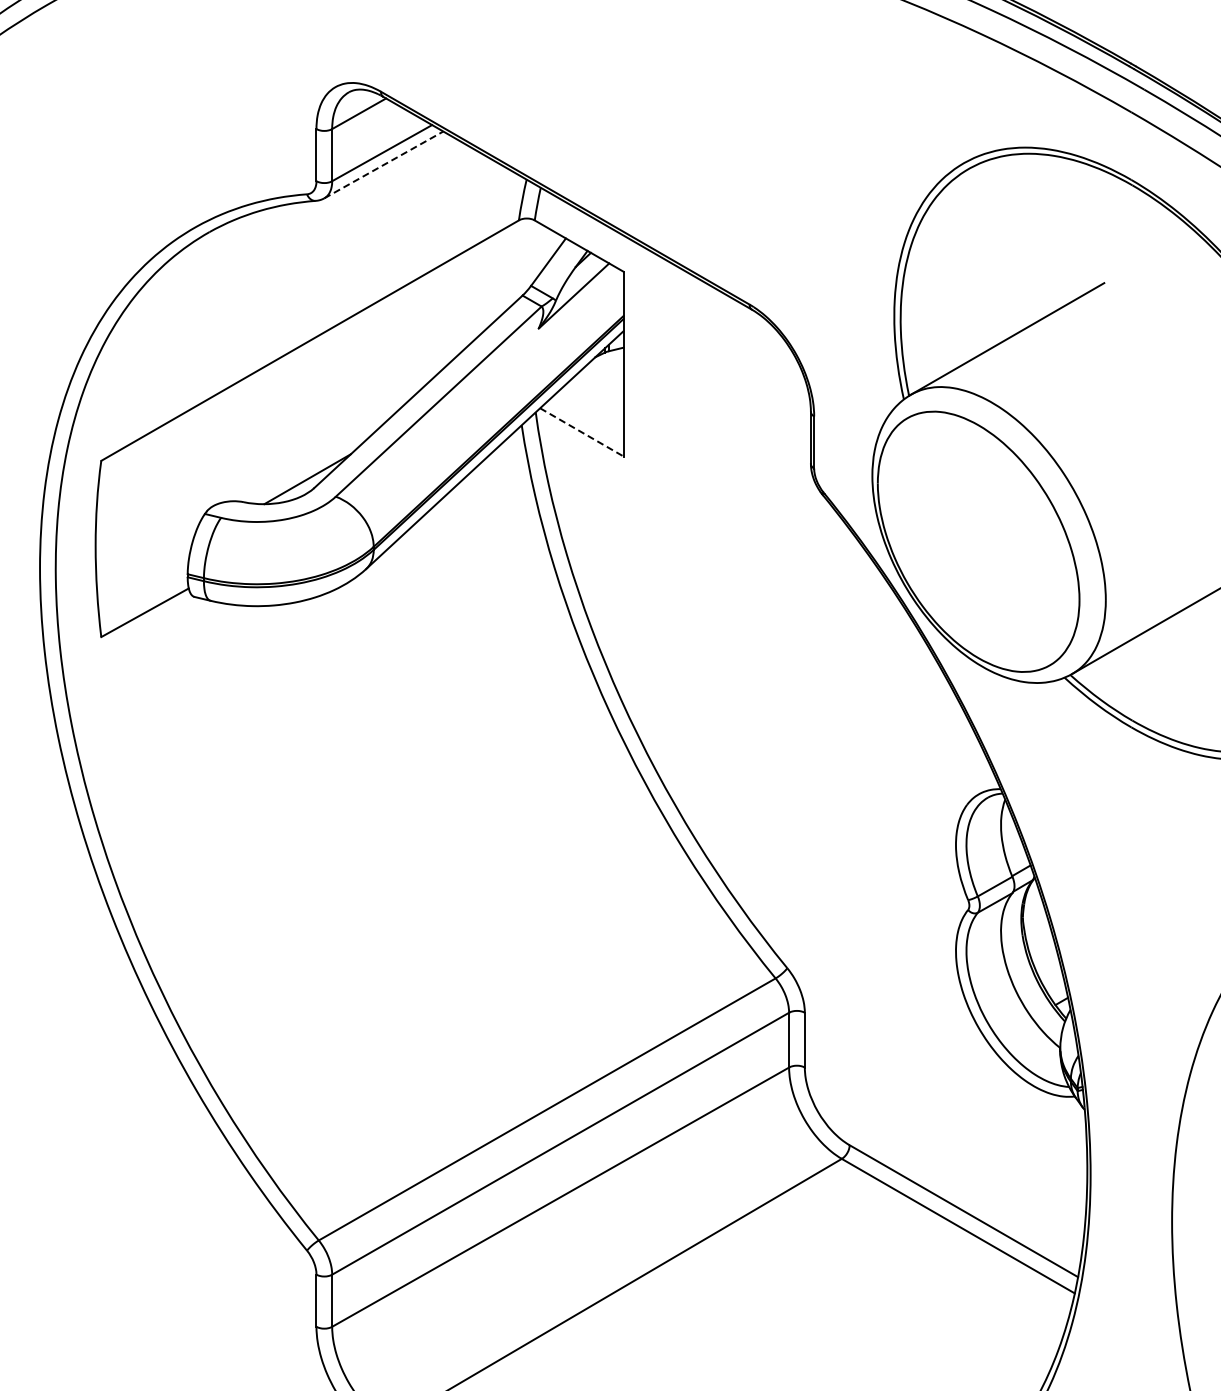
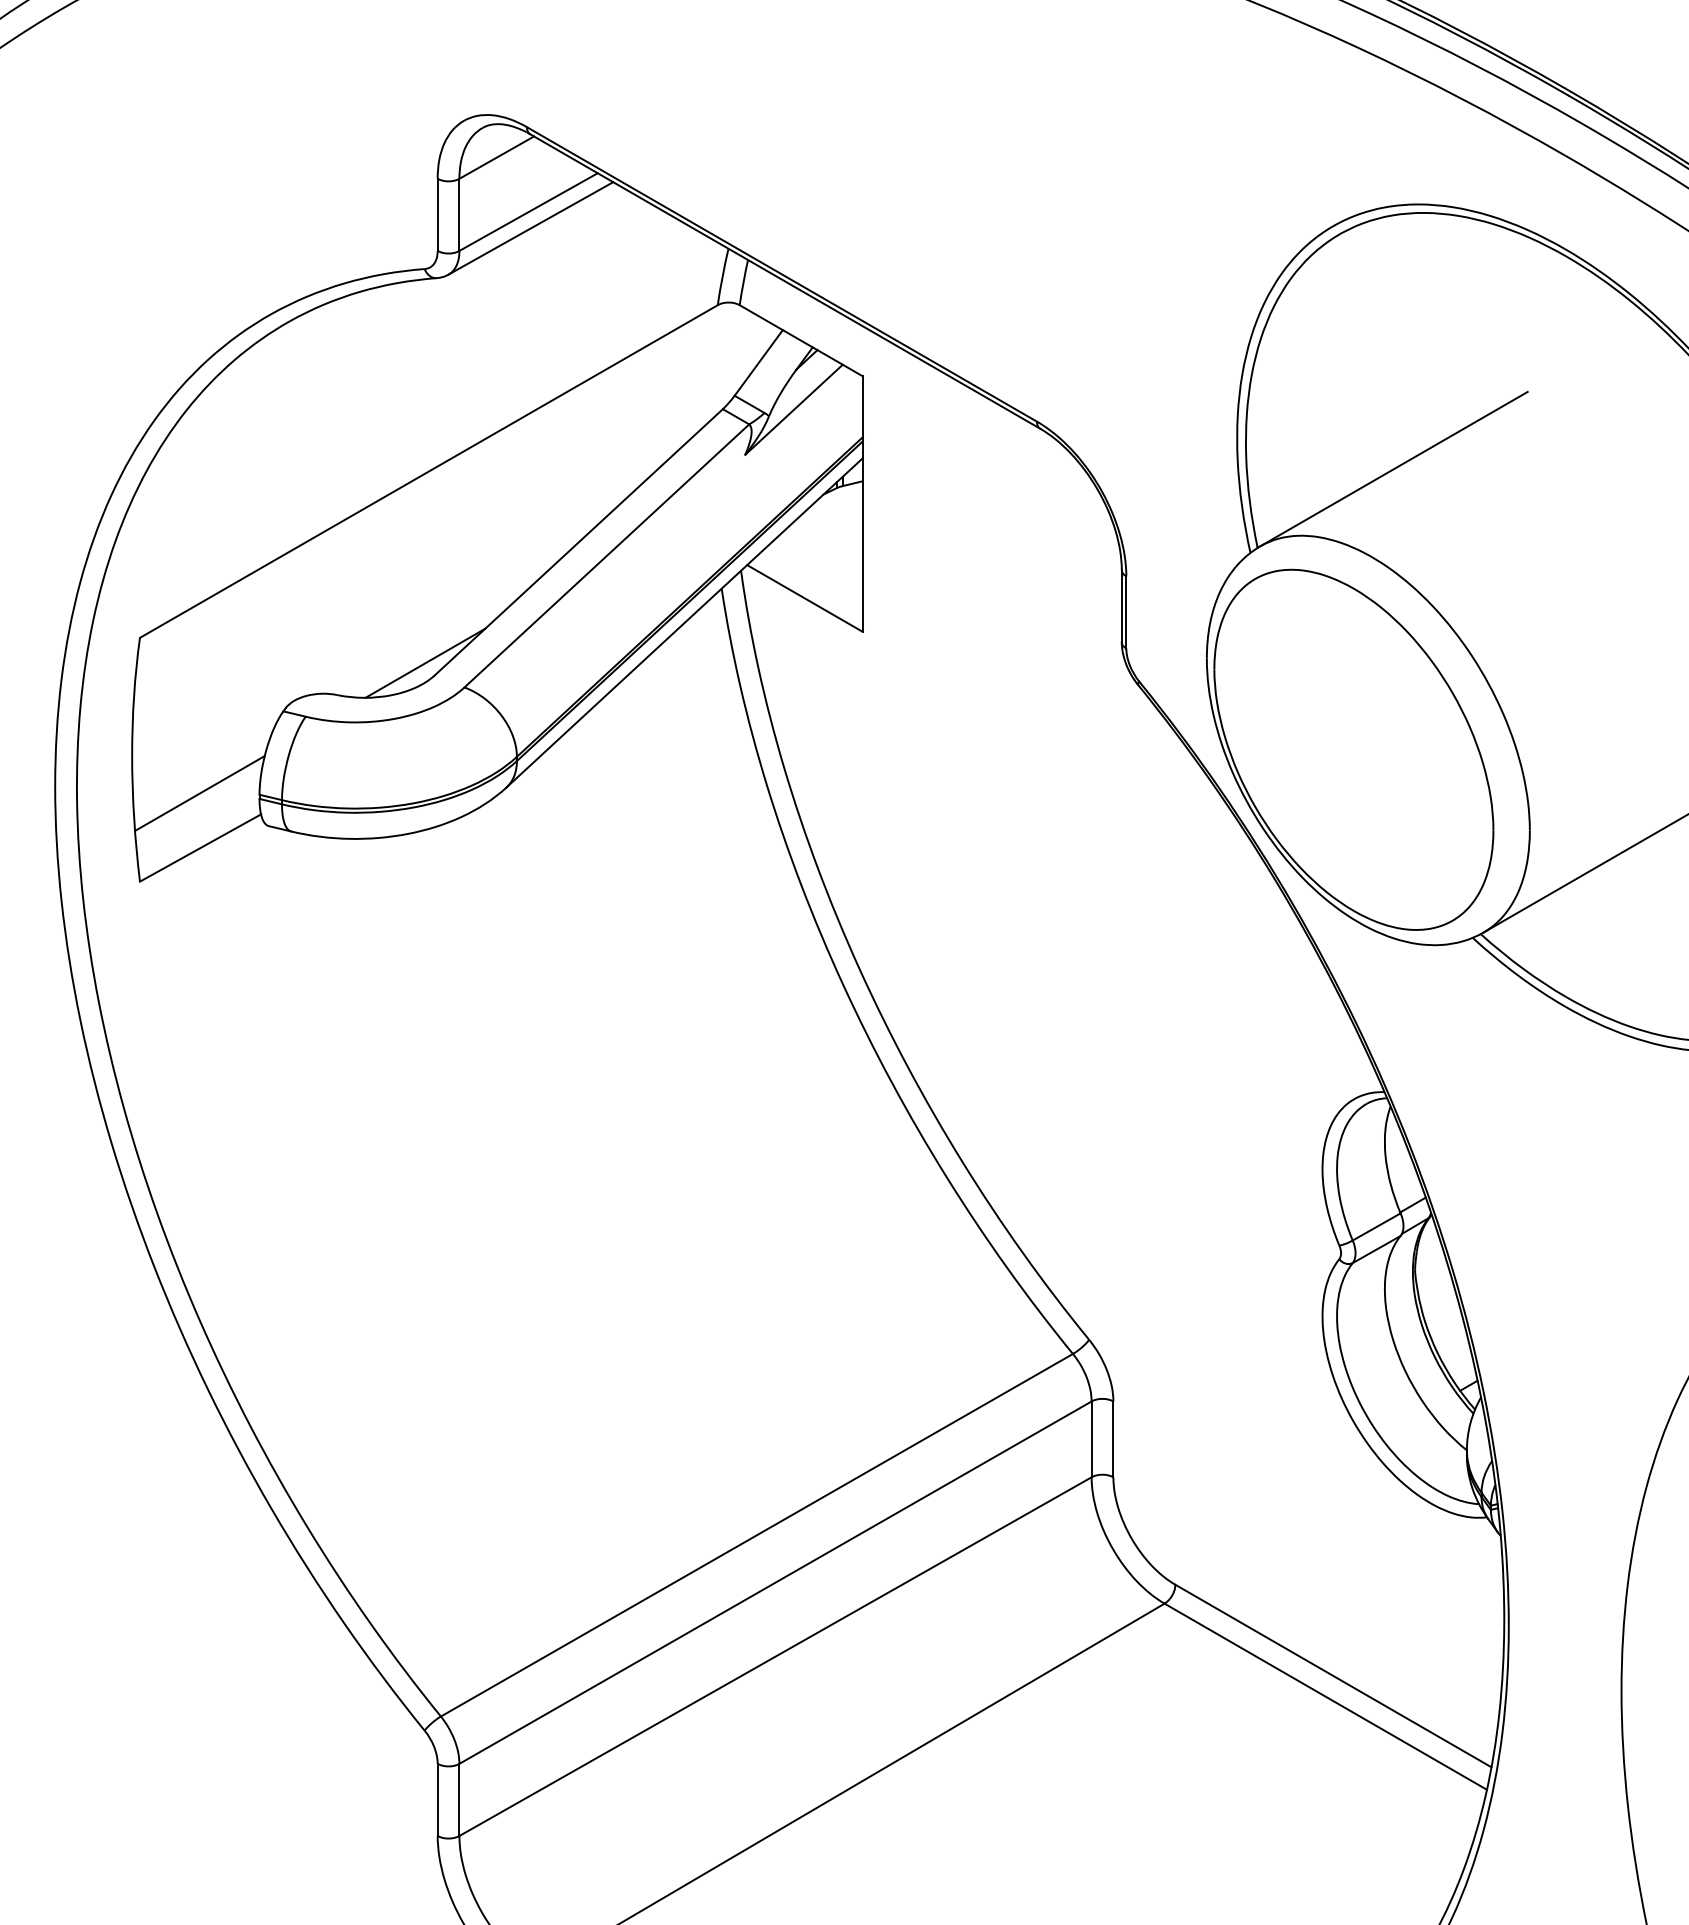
line: (384, 164) -> (531, 227), dashed -> solid
line: (582, 432) -> (805, 598), dashed -> solid
line: (144, 573) -> (199, 793), added

